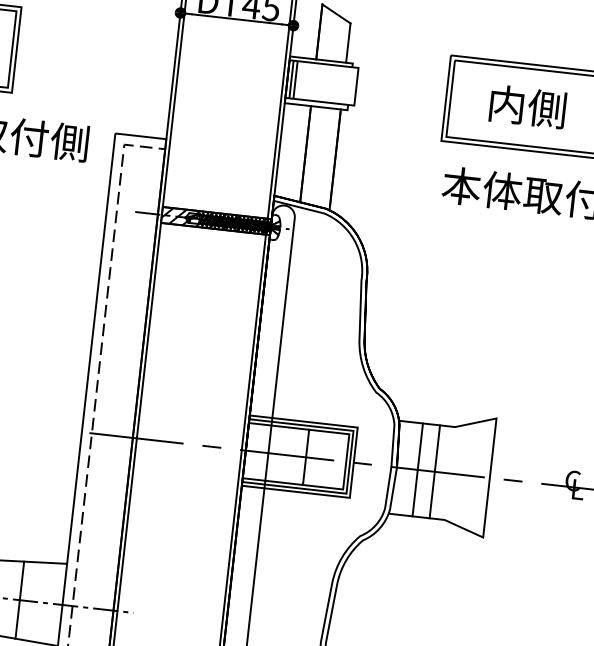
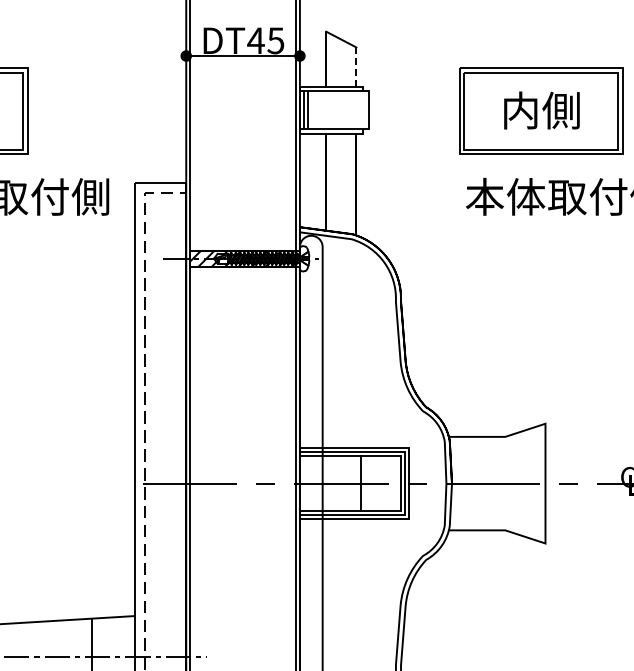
line: (348, 43) -> (356, 67), solid -> dashed
line: (417, 469) -> (472, 483), removed
line: (435, 471) -> (490, 483), removed

